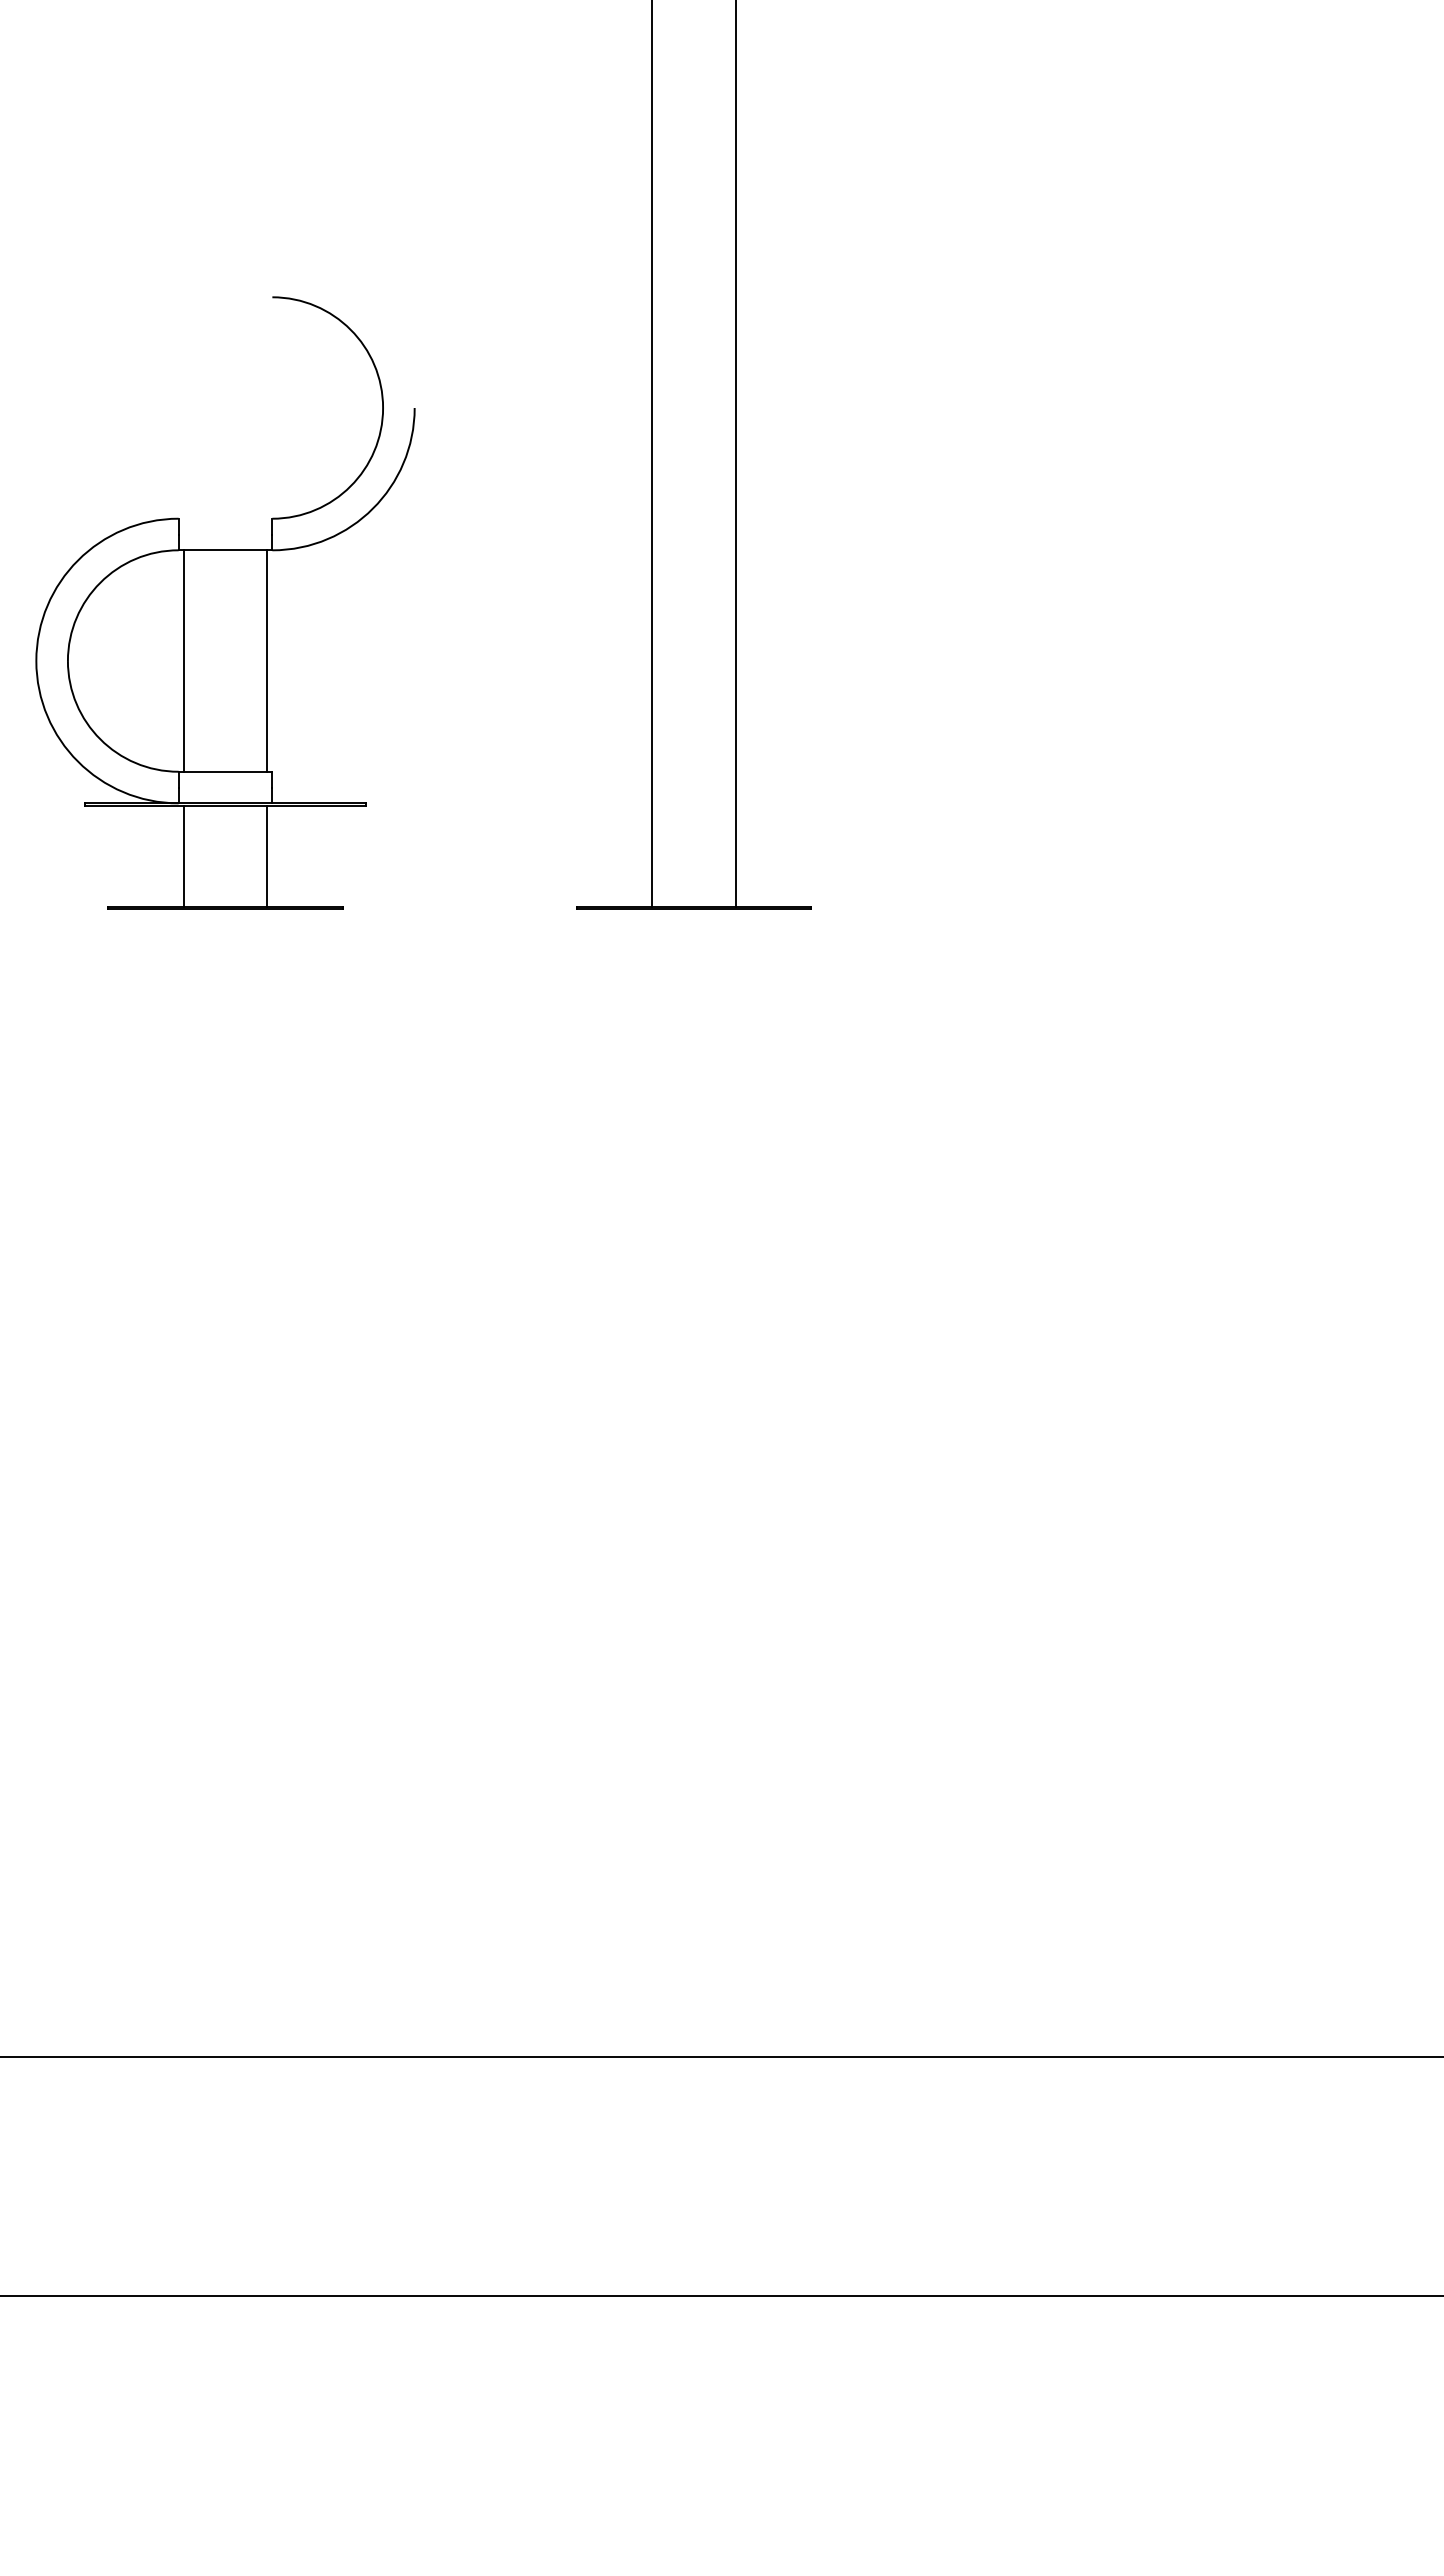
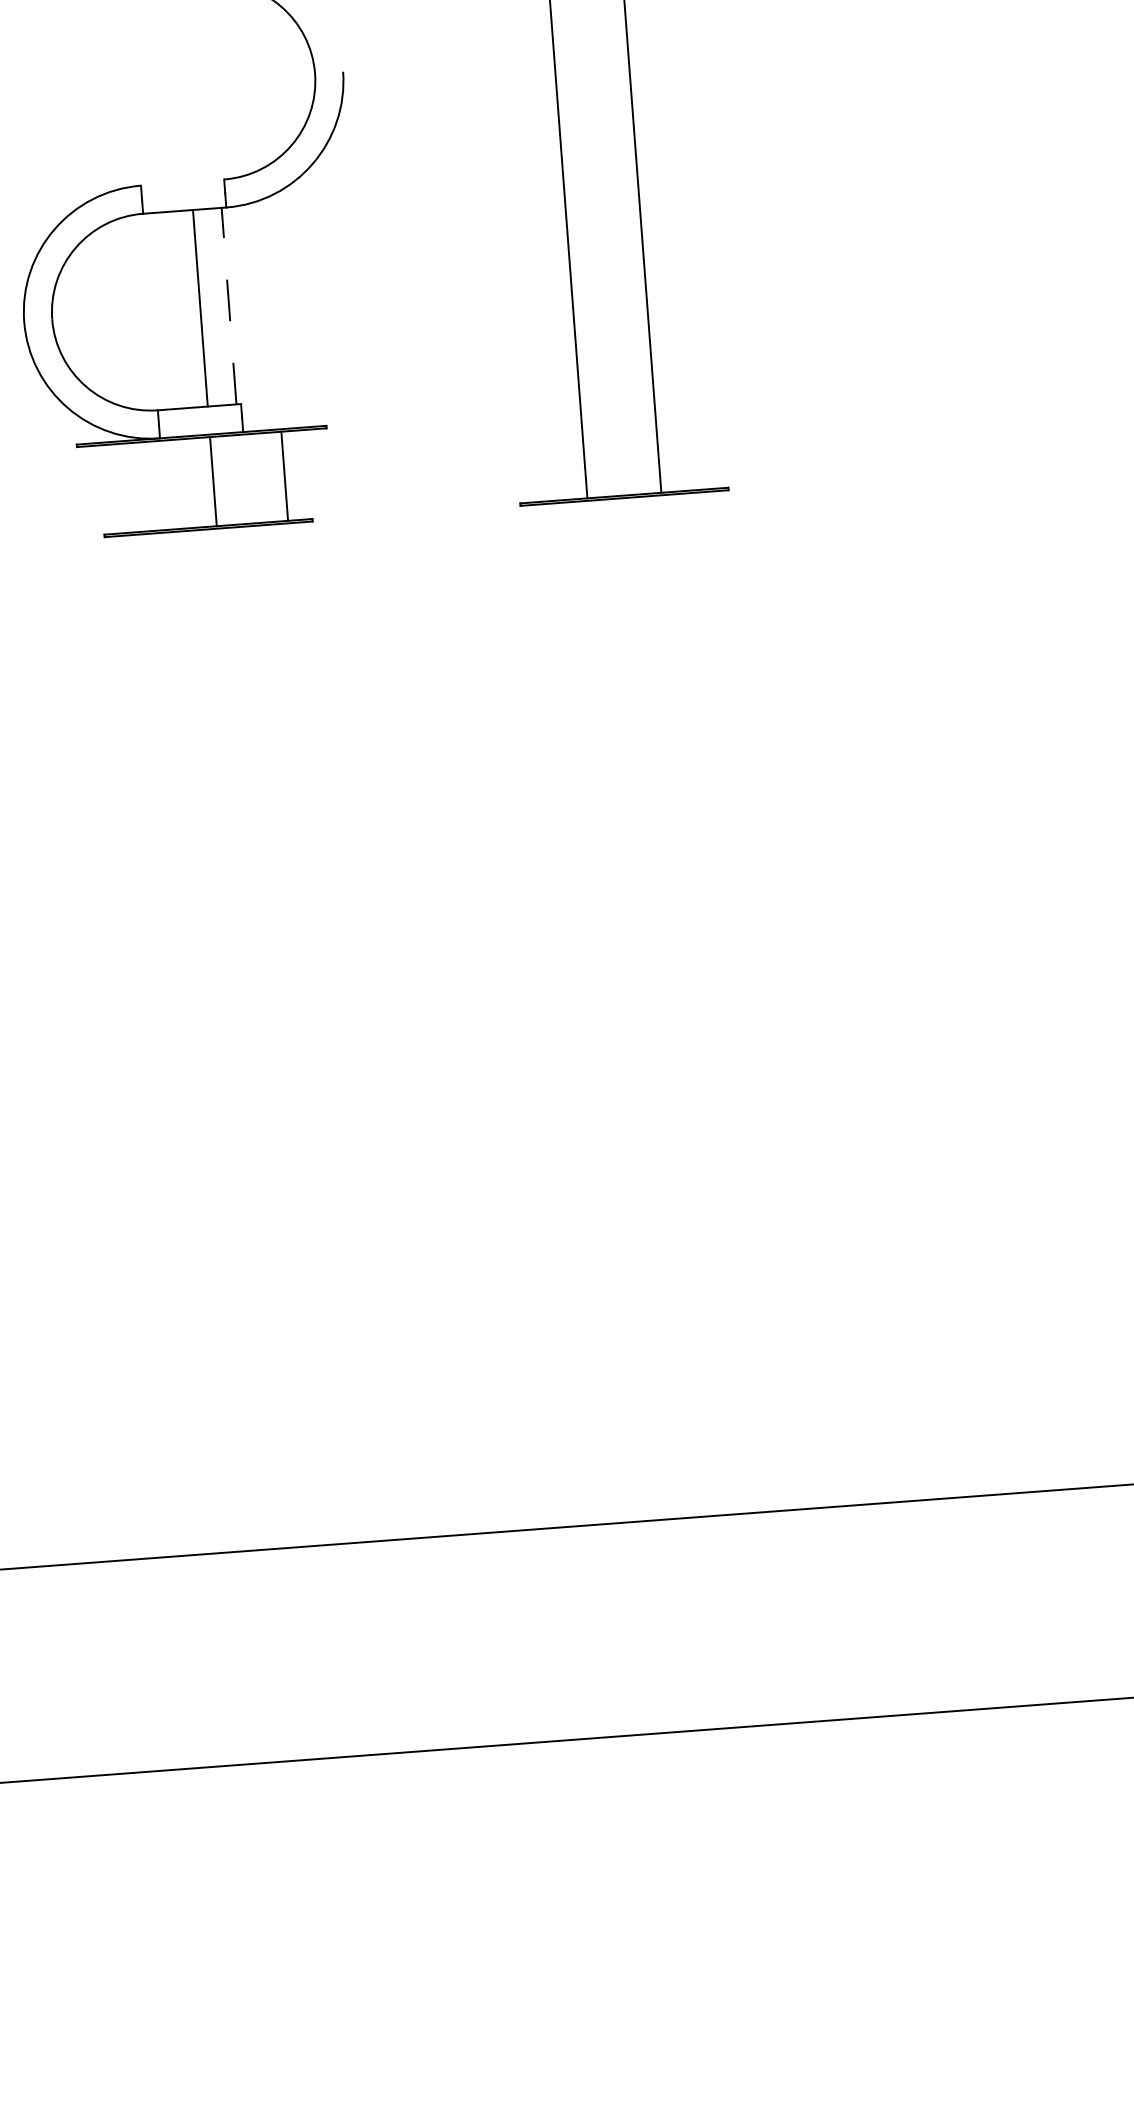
line: (183, 660) -> (200, 307), moved
line: (267, 661) -> (229, 306), solid -> dashed
line: (183, 856) -> (213, 481), moved
line: (267, 856) -> (285, 476), moved

